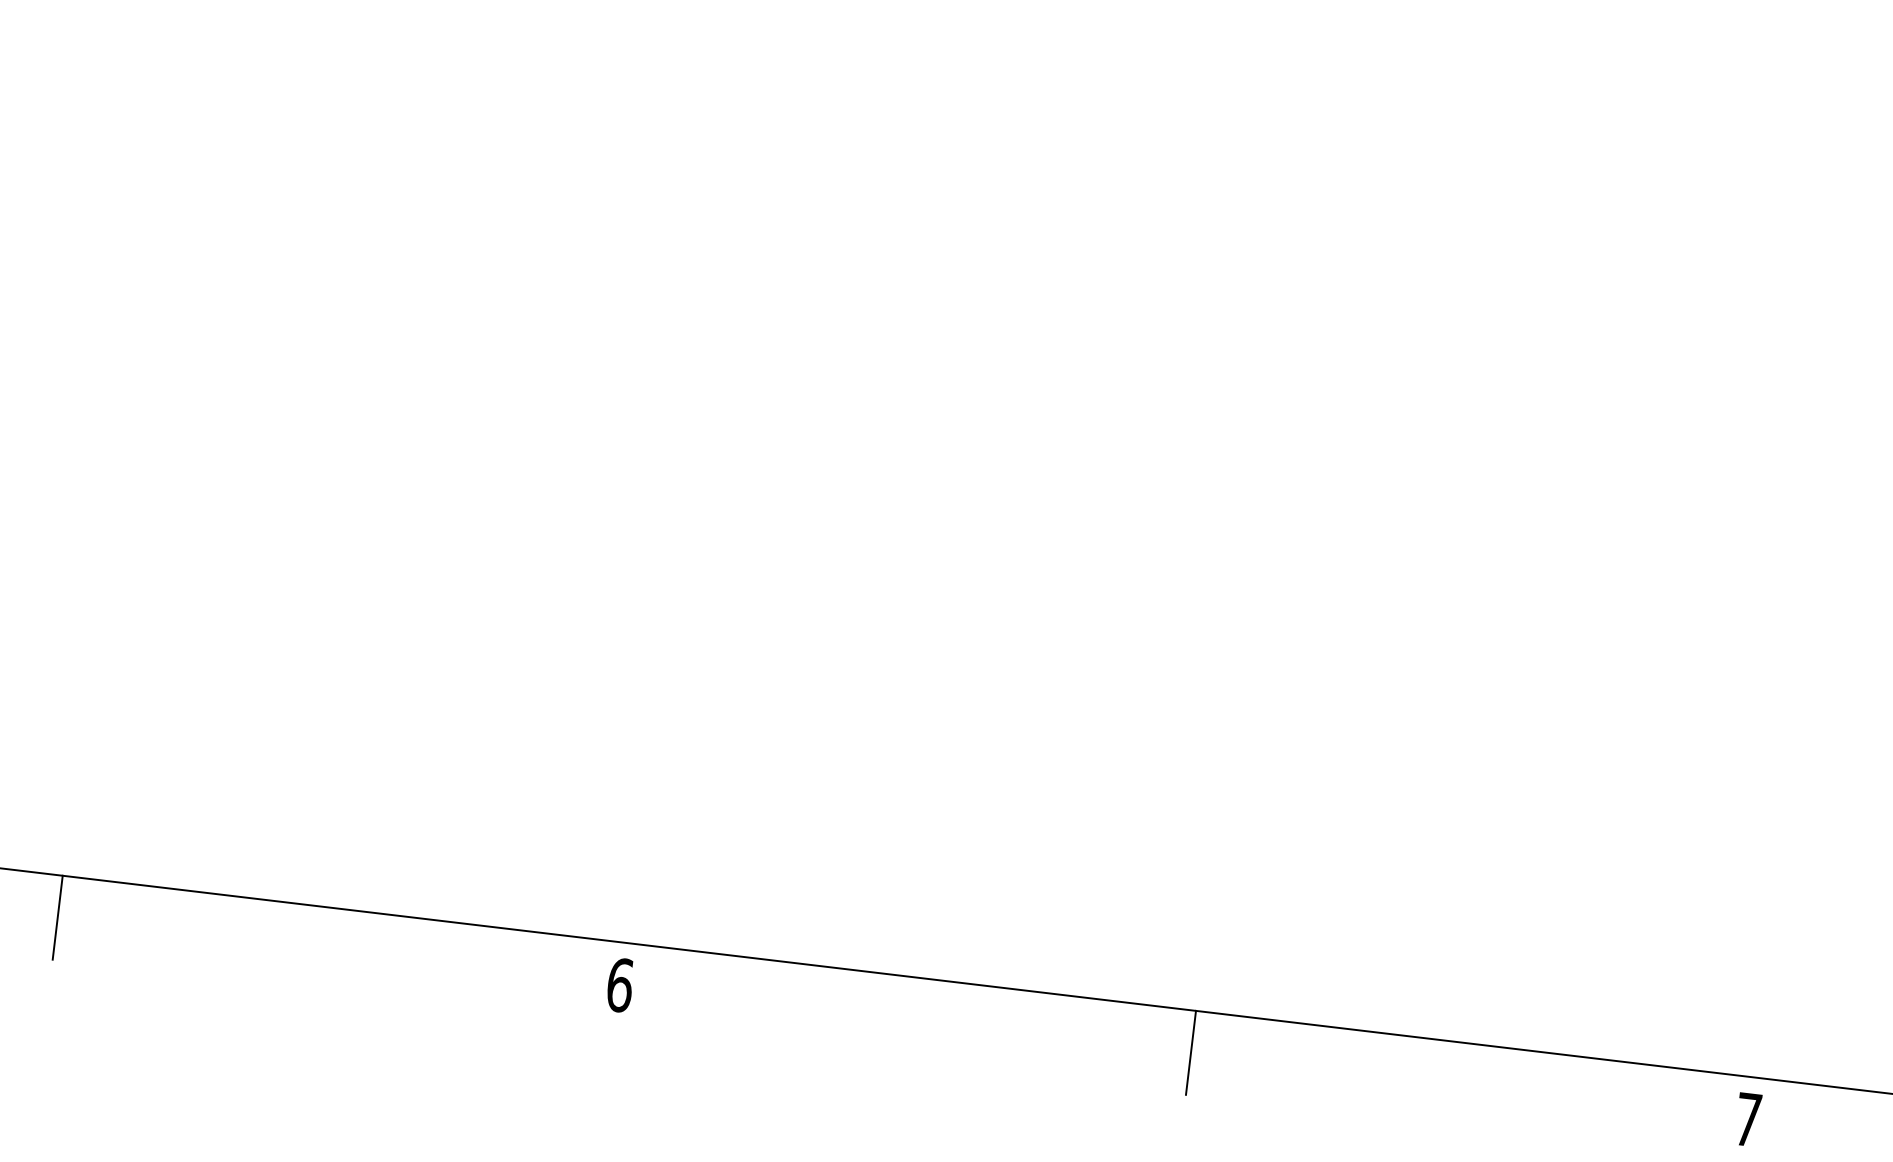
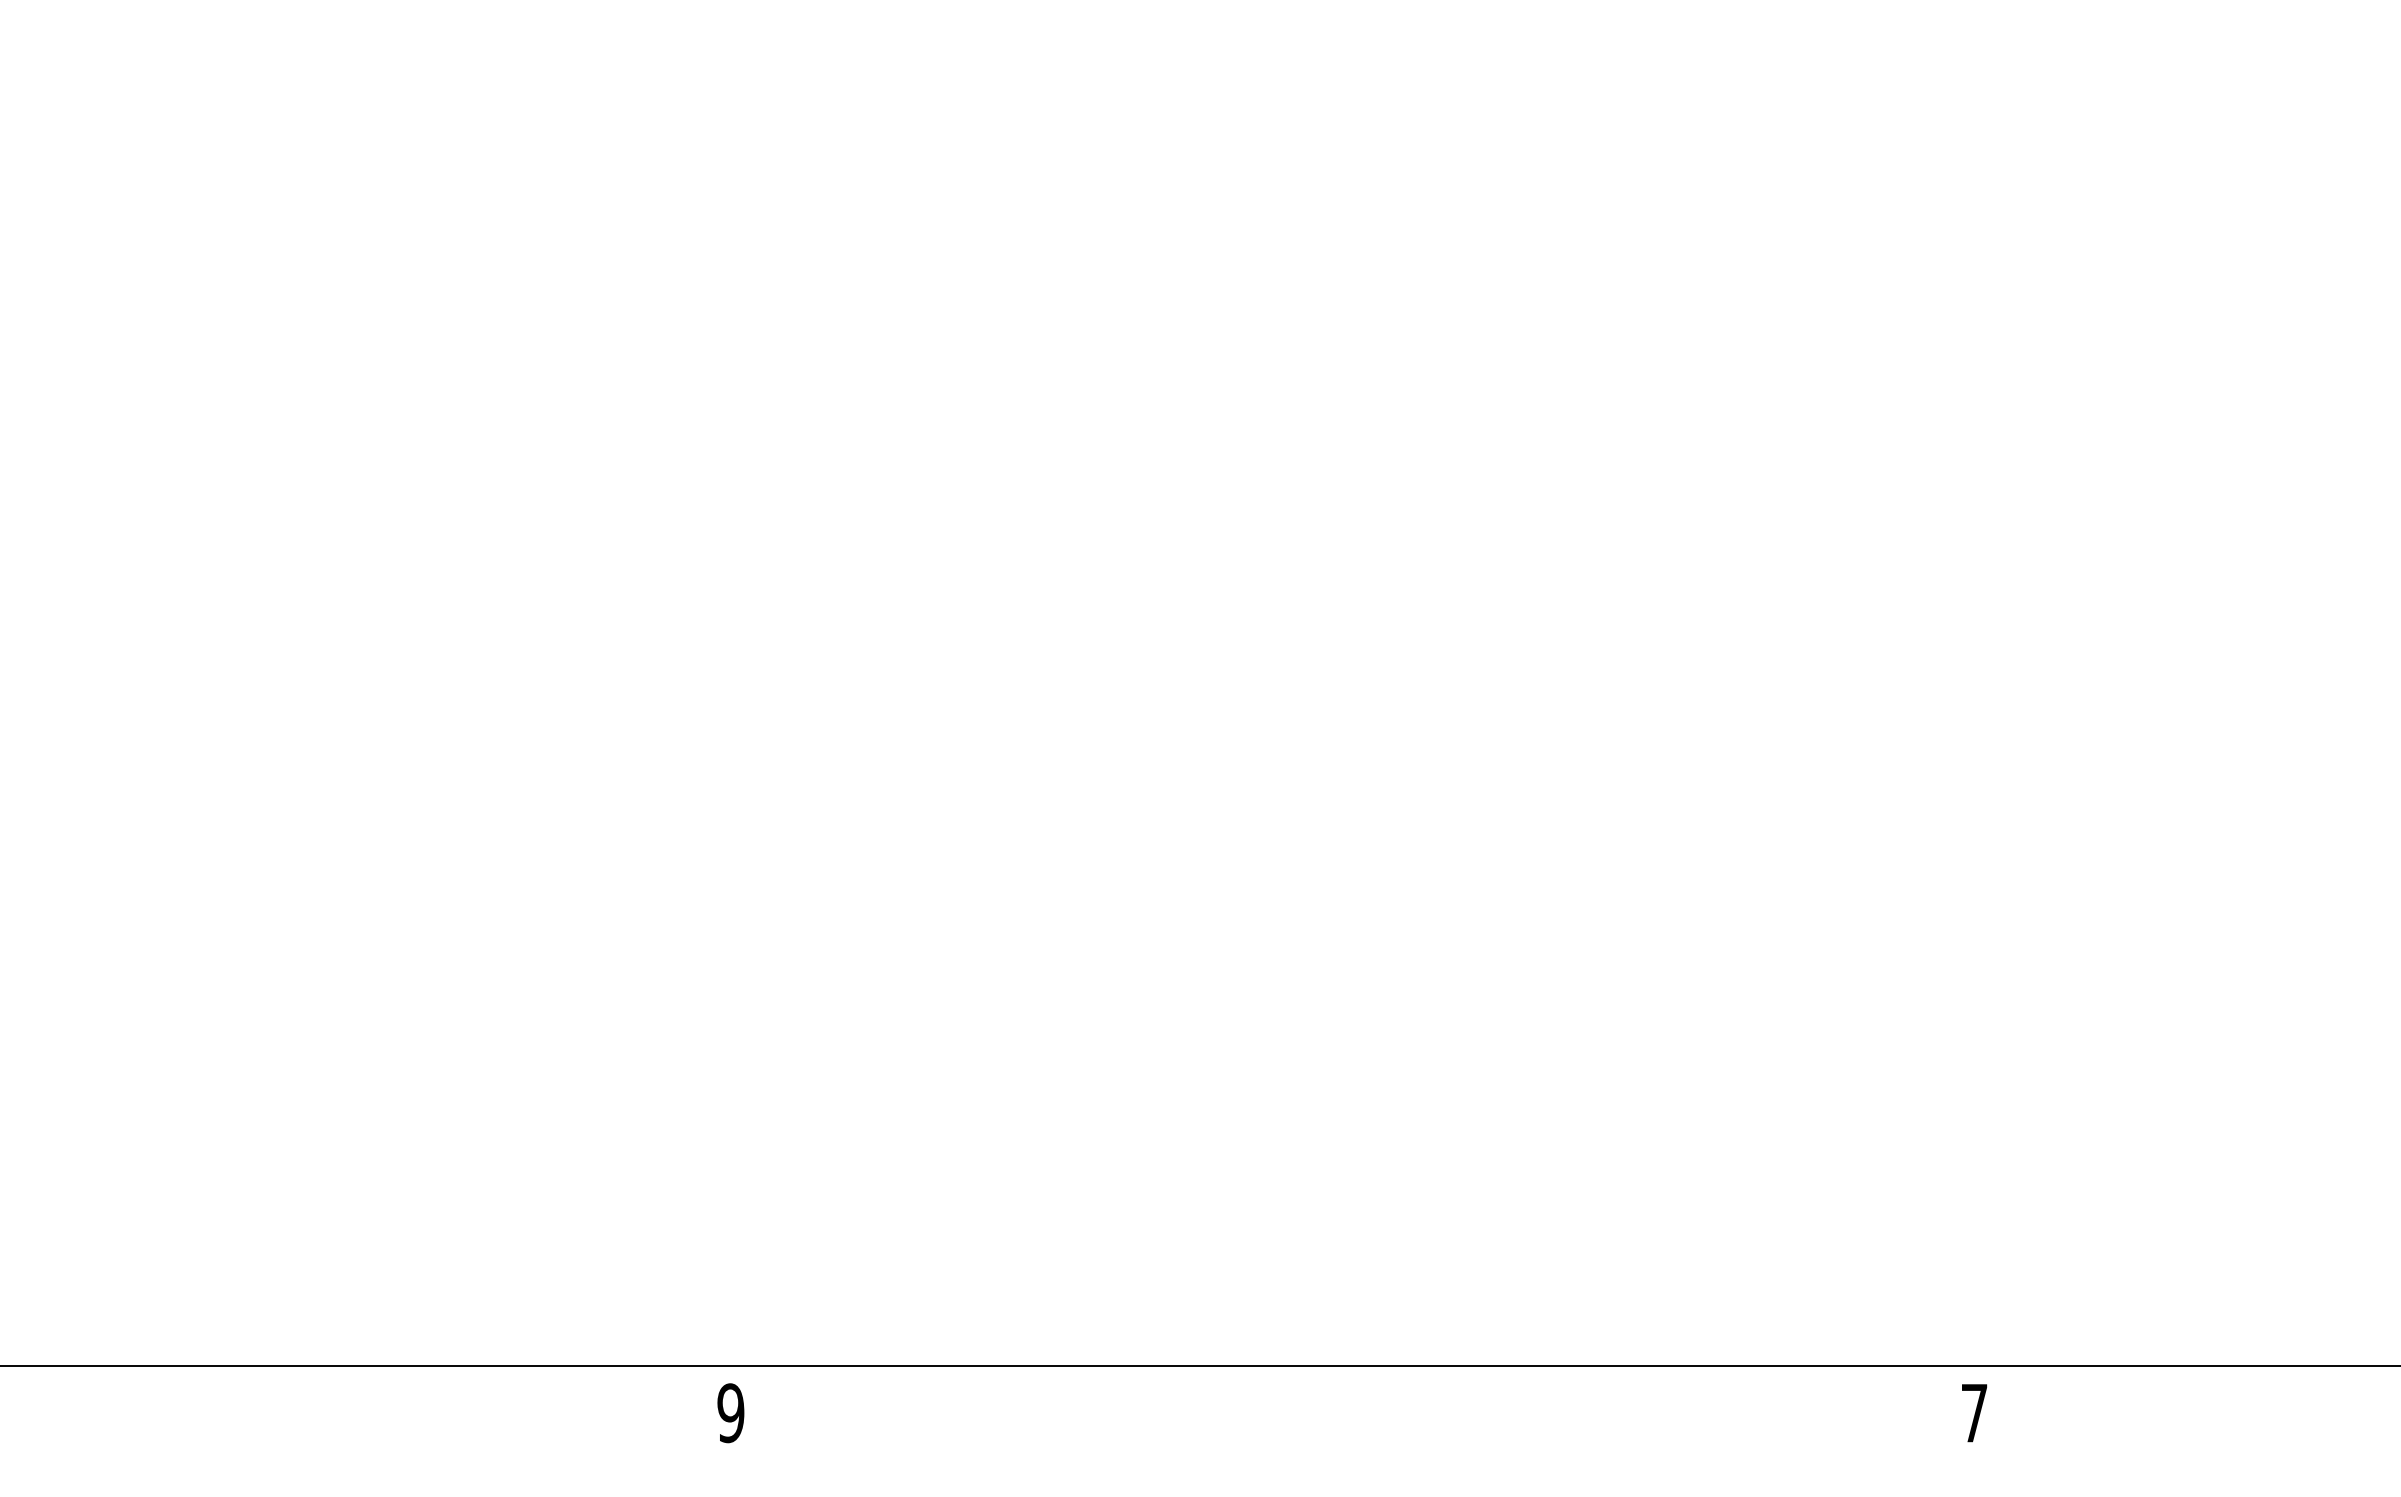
line: (58, 917) -> (111, 1412), removed
text: (619, 985) -> (730, 1413), 6 -> 9
line: (1191, 1052) -> (1360, 1412), removed

